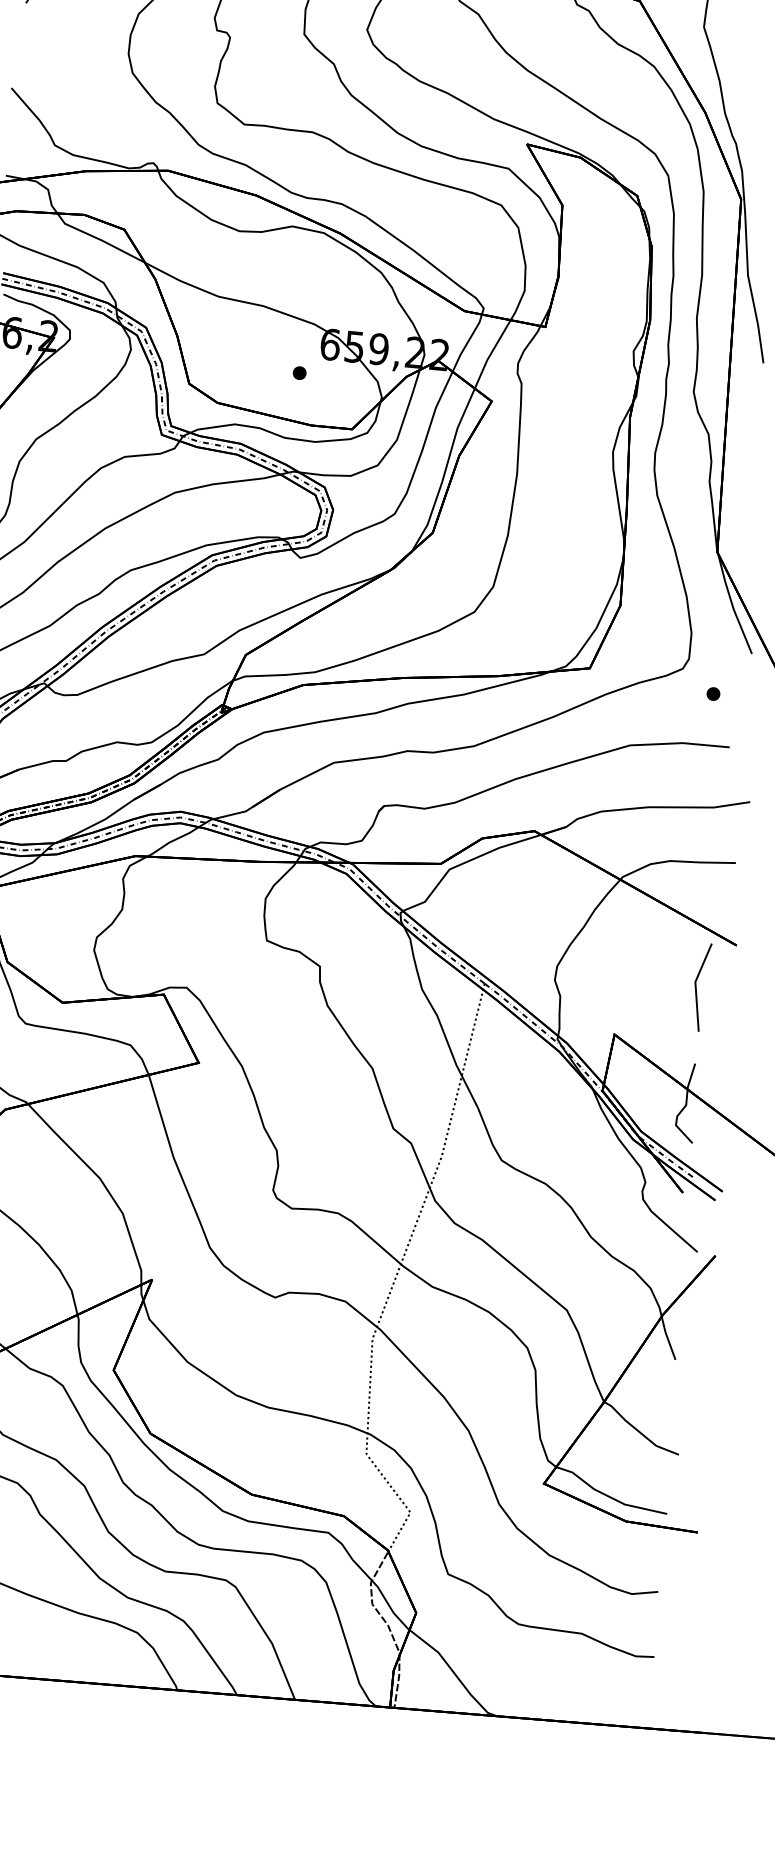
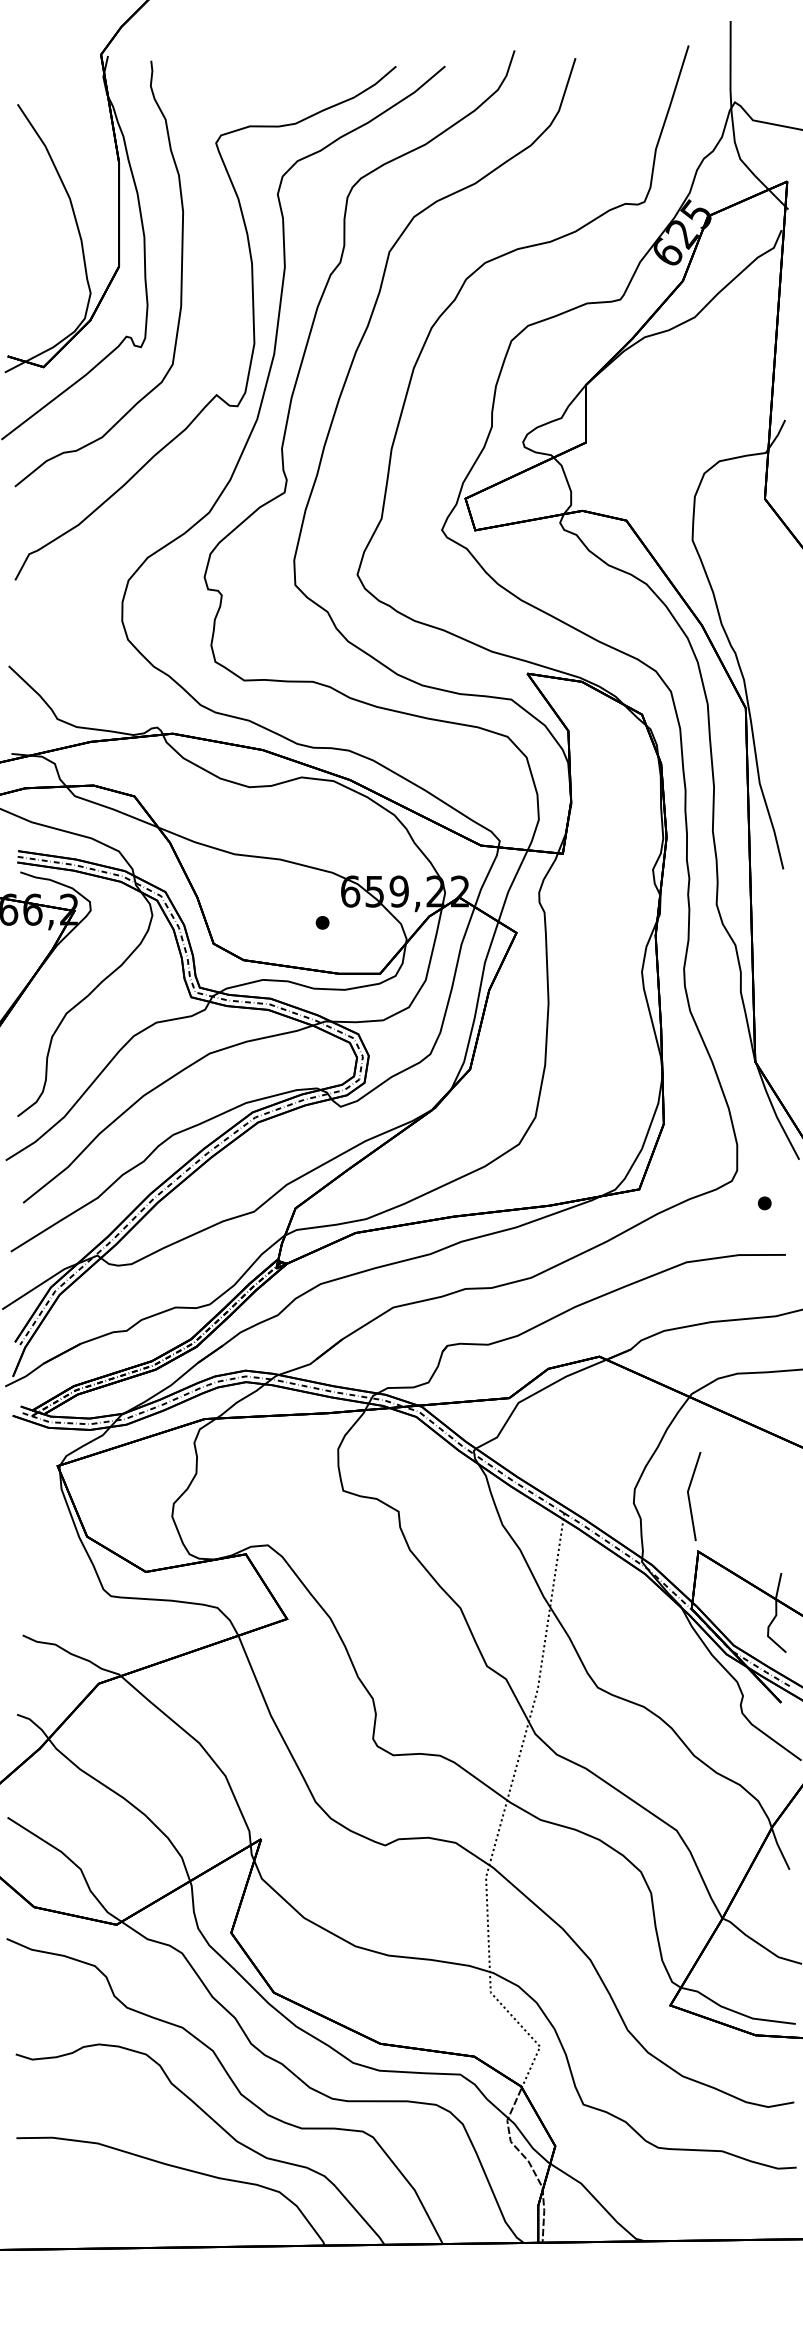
line: (696, 986) -> (689, 1496), moved

